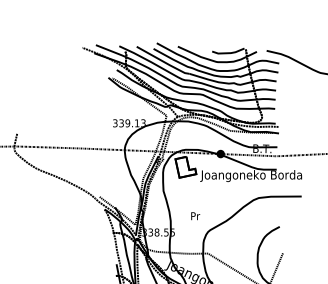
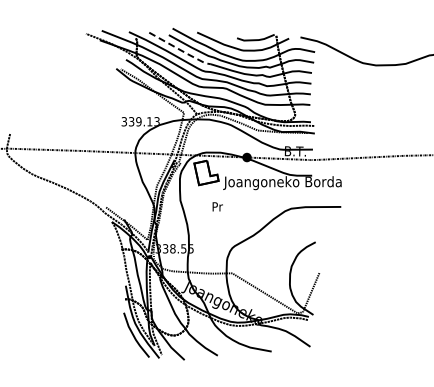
line: (163, 62) -> (180, 50), solid -> dashed
text: (195, 215) -> (217, 206), moved

